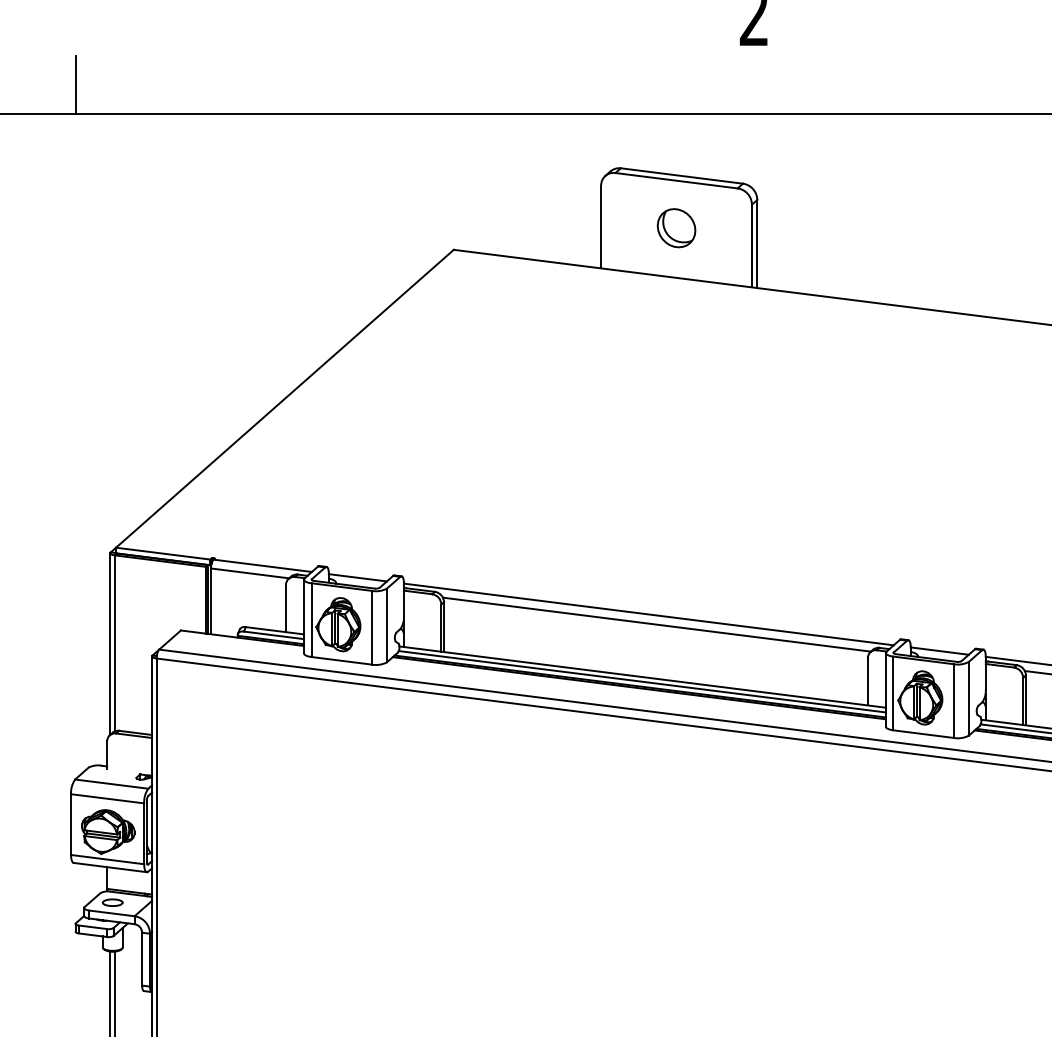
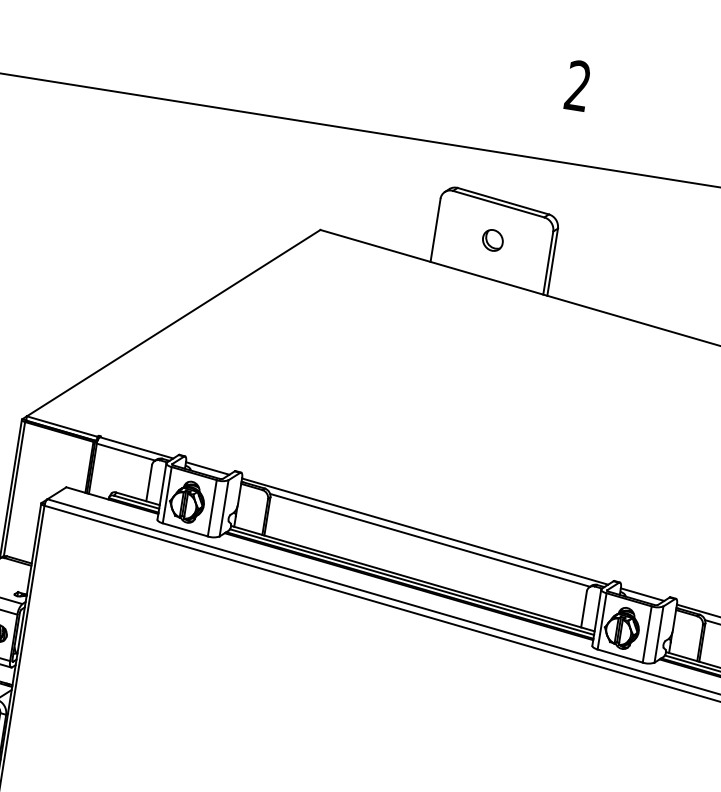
line: (75, 85) -> (51, 58), removed
part: (676, 228) -> (492, 240), size x0.7

